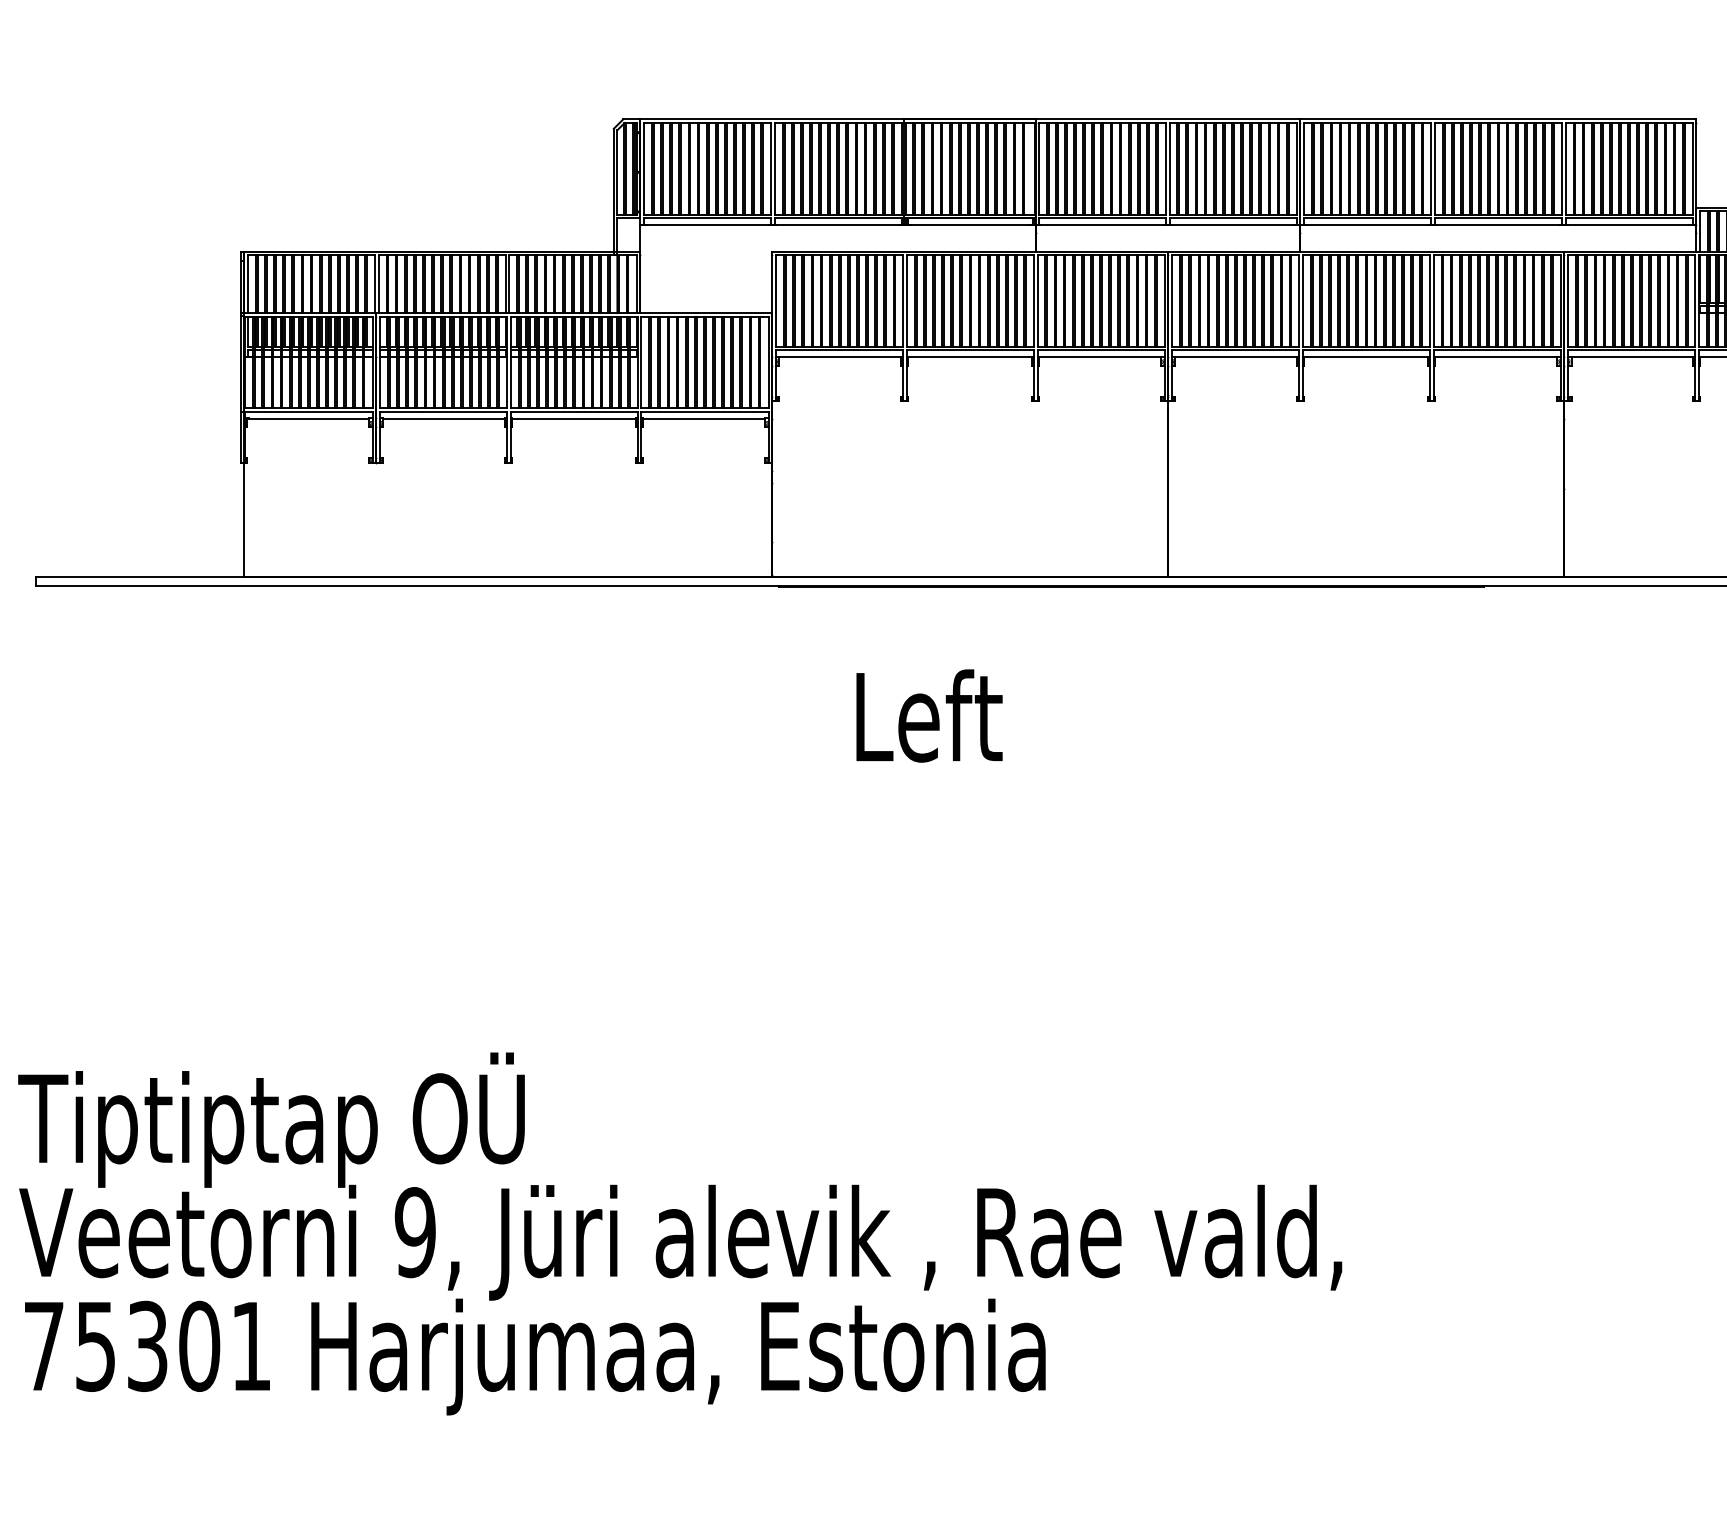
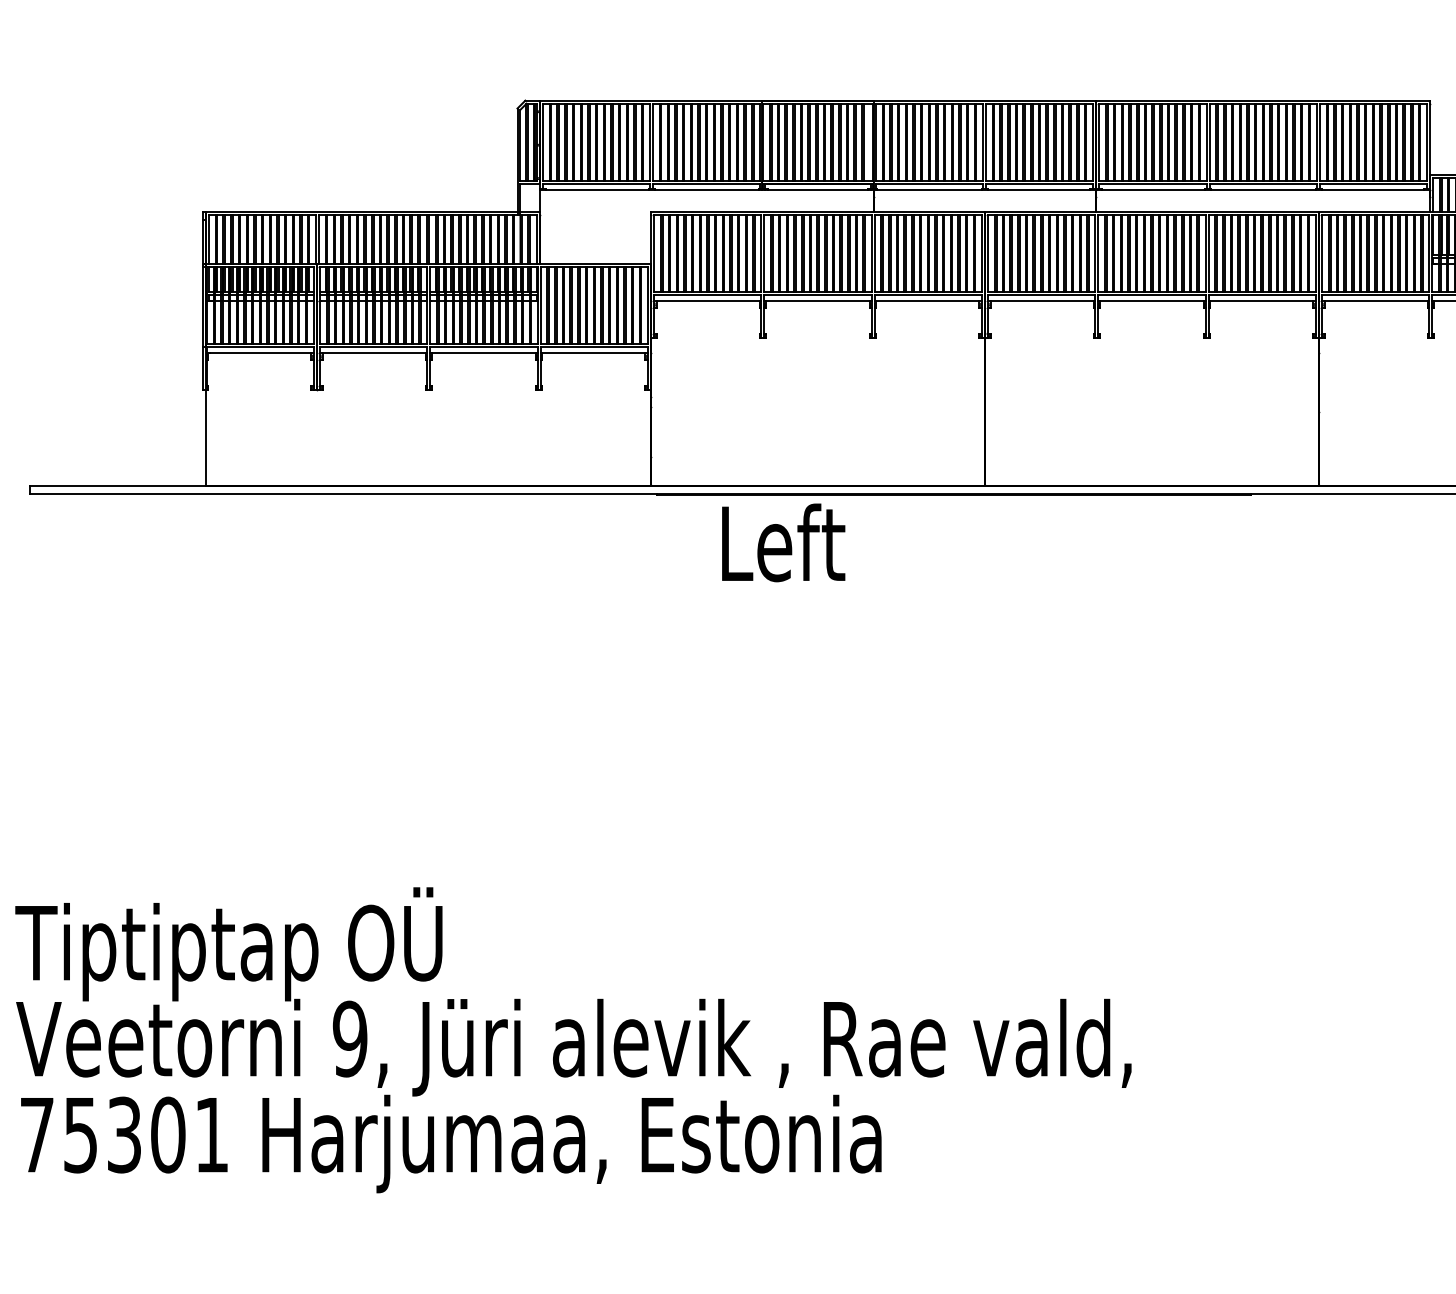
text: (929, 715) -> (783, 542), moved

